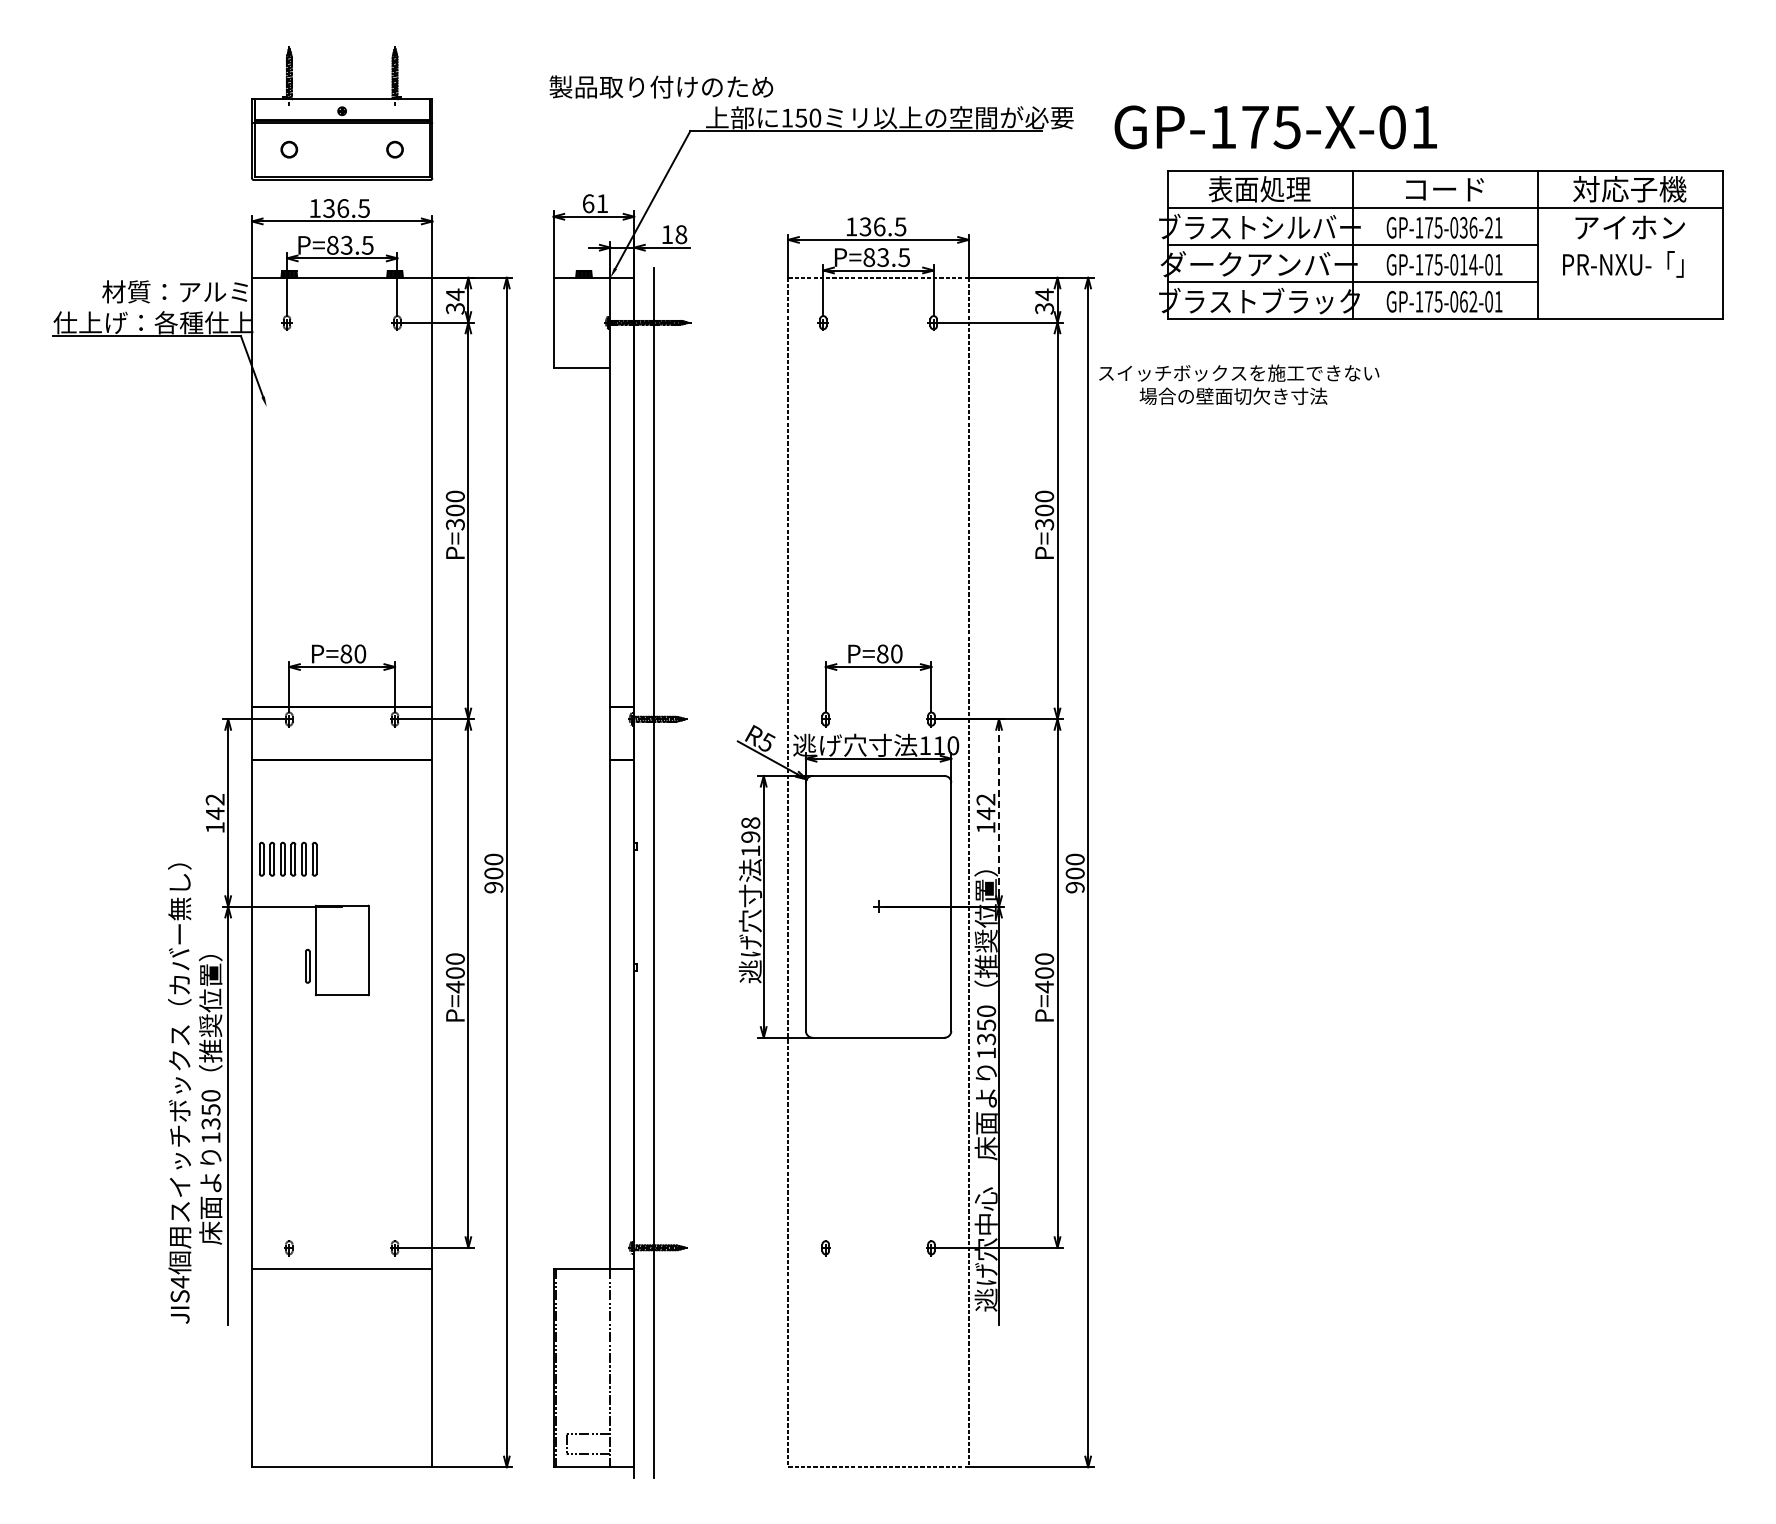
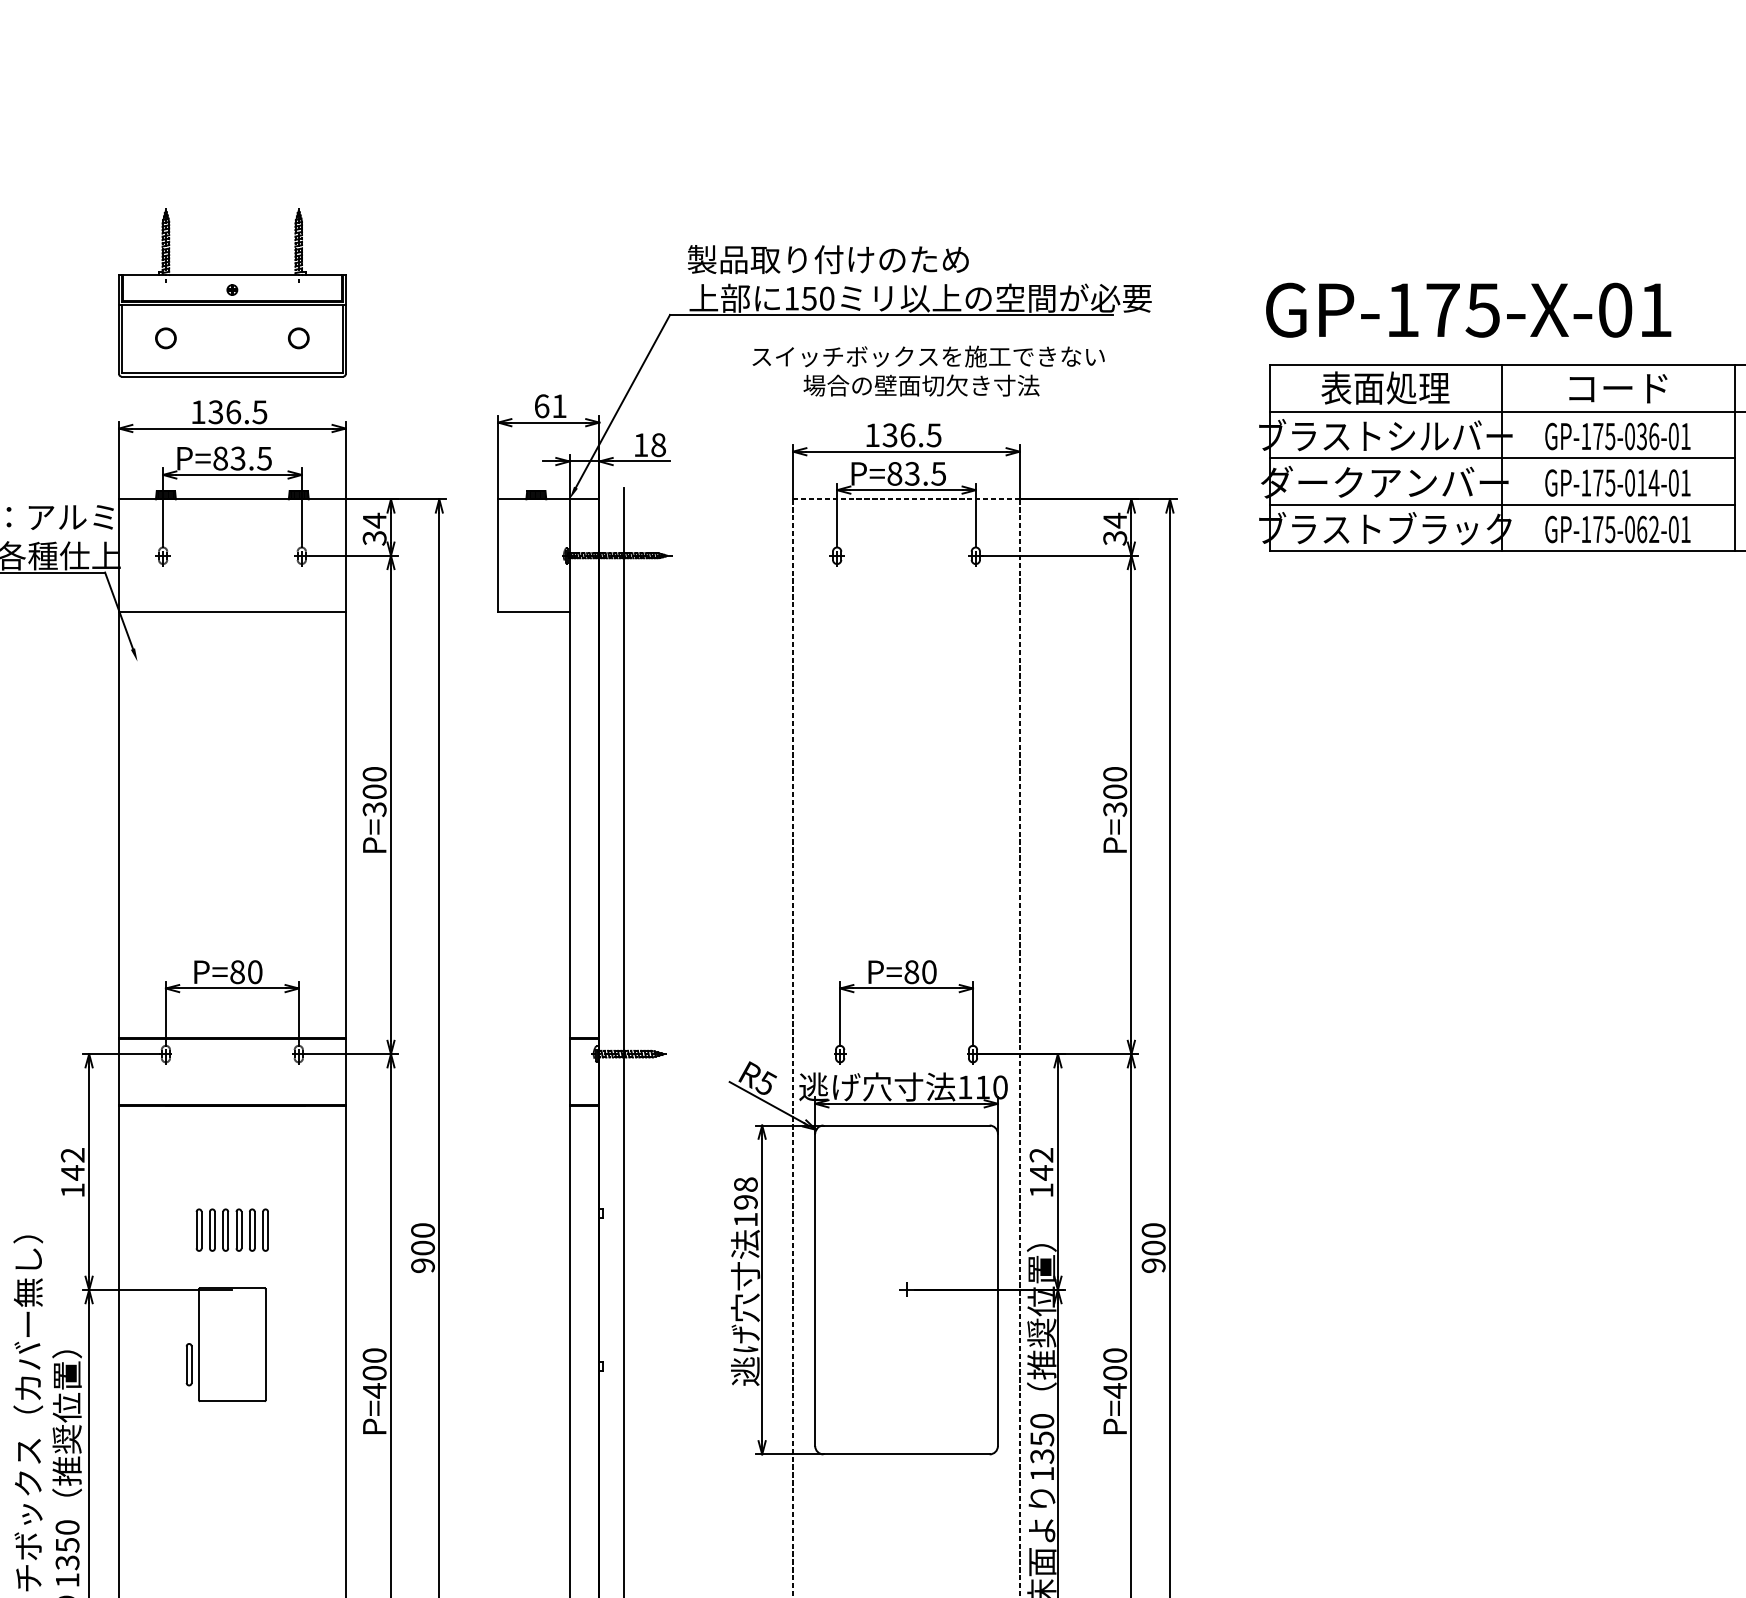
text: (661, 86) -> (828, 258), moved
text: (1275, 127) -> (1468, 310), moved
text: (1488, 227) -> (1673, 436), GP-175-036-21 -> GP-175-036-01
line: (342, 367) -> (232, 612), added
text: (1239, 384) -> (929, 370), moved
line: (999, 812) -> (1058, 1171), dashed -> solid
part: (288, 858) -> (232, 1229), moved

